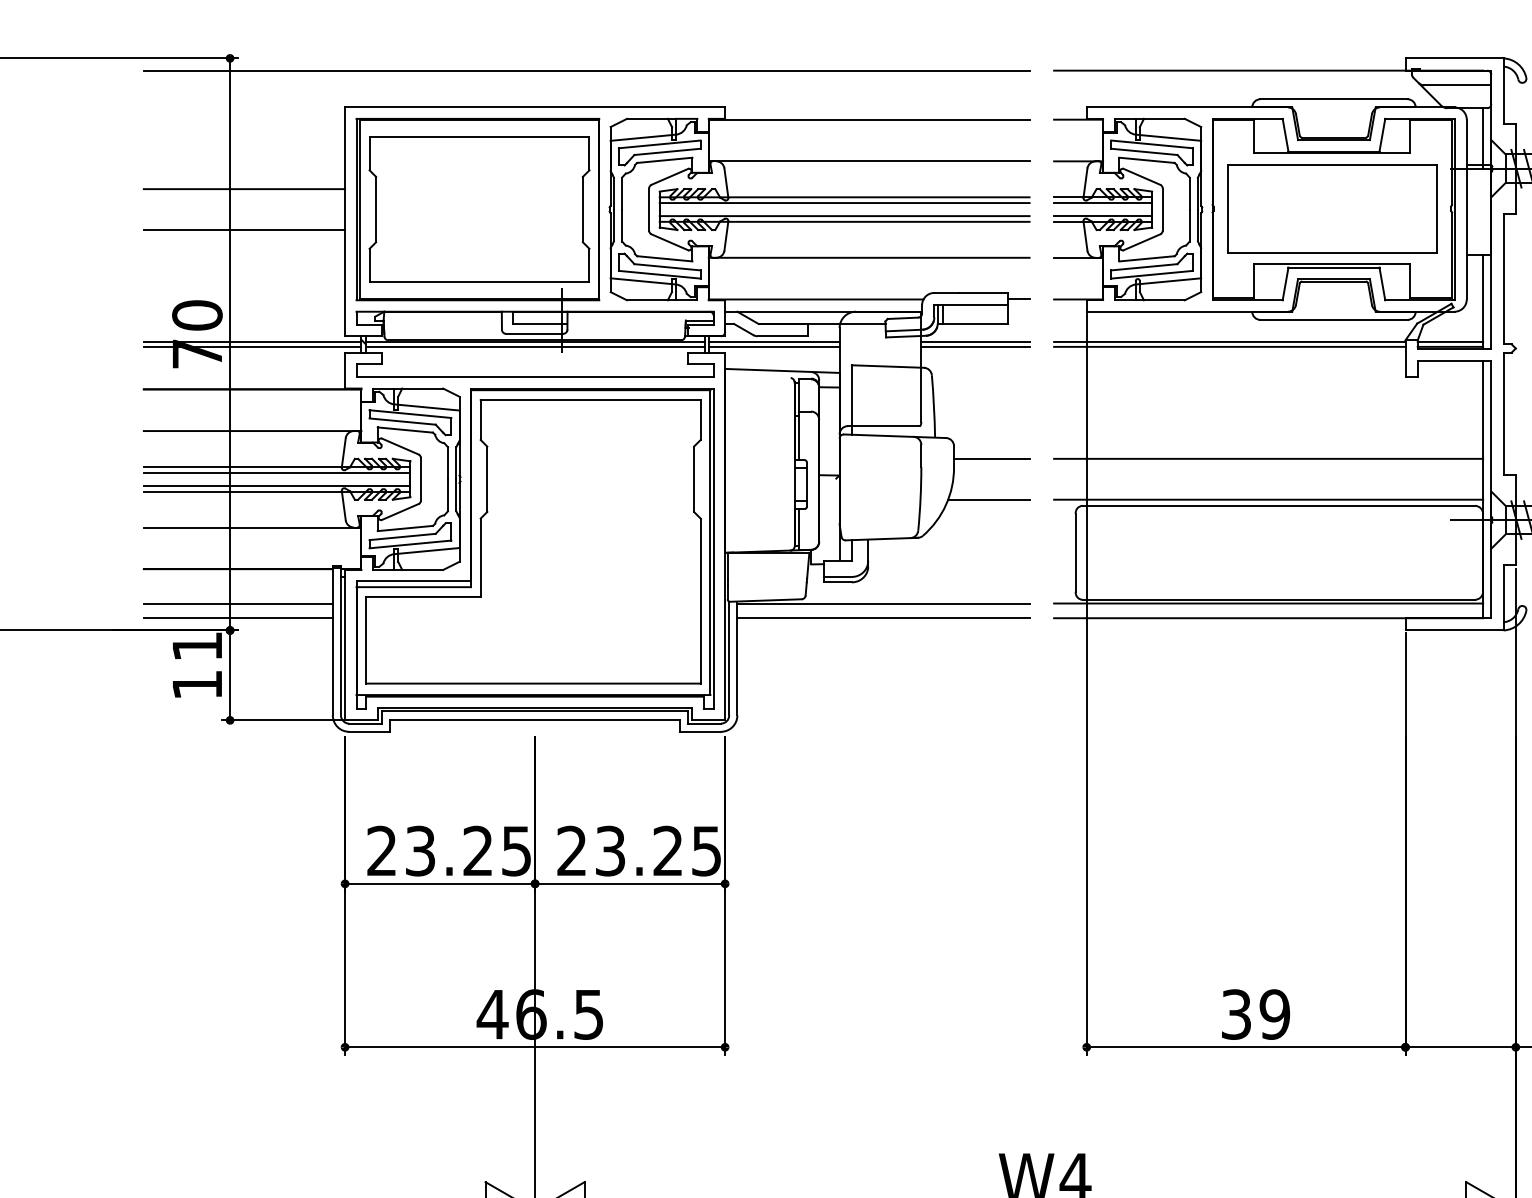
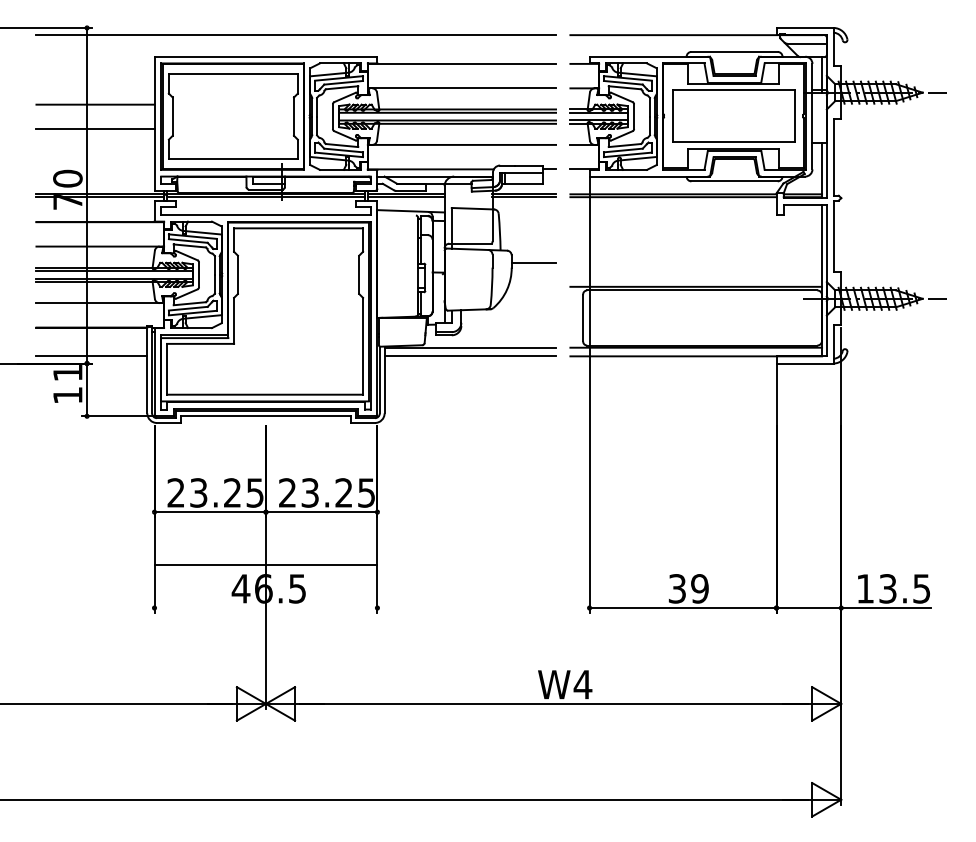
line: (1269, 458) -> (696, 262), removed
line: (989, 499) -> (532, 286), removed
line: (237, 603) -> (91, 347), removed
line: (534, 1048) -> (265, 565), moved

